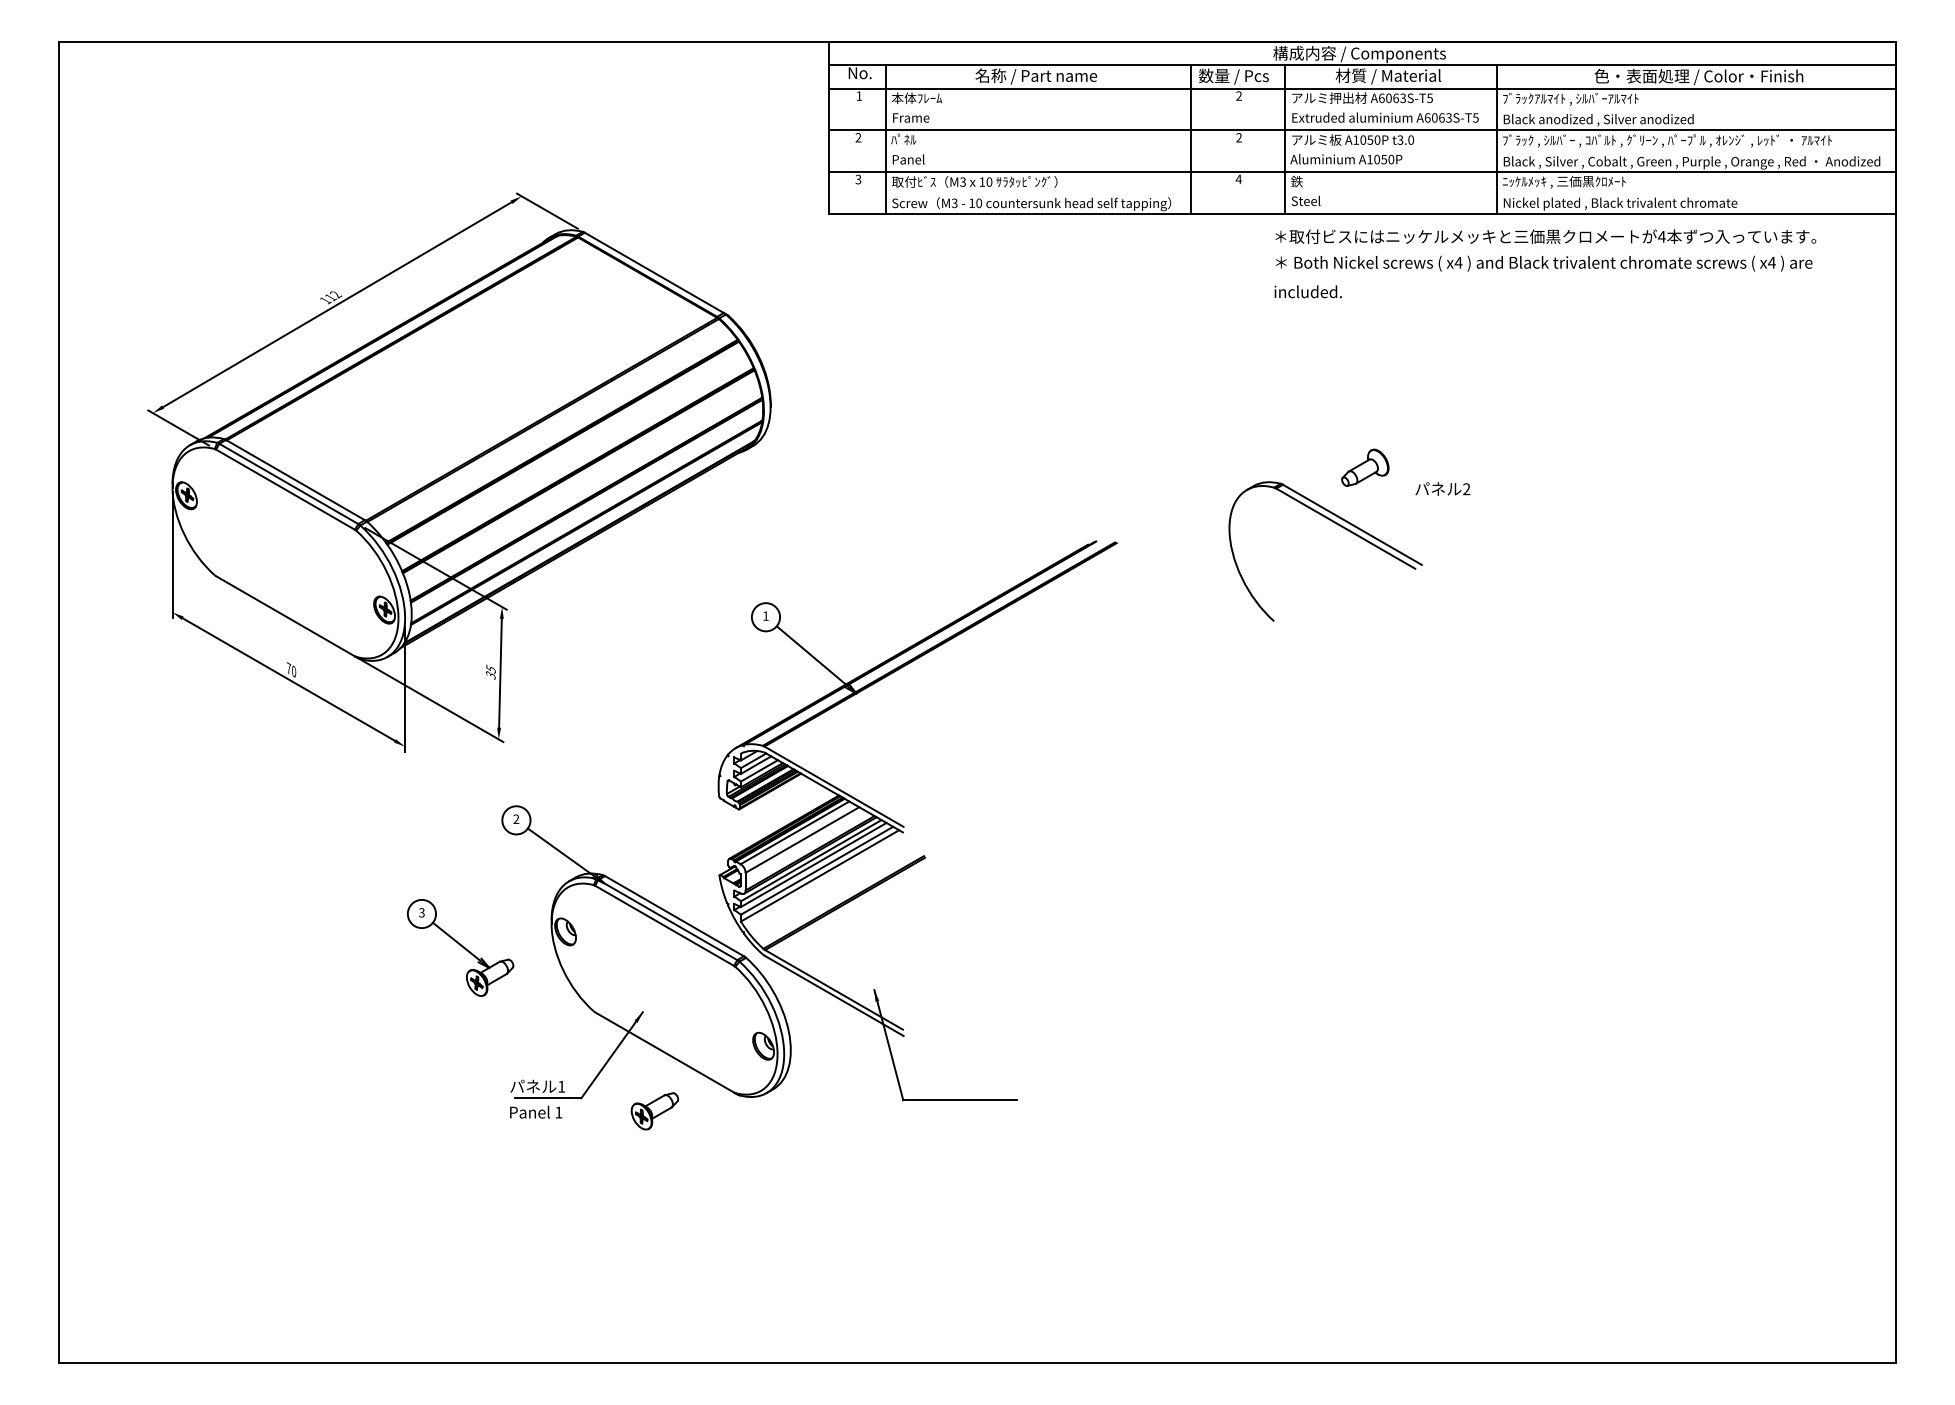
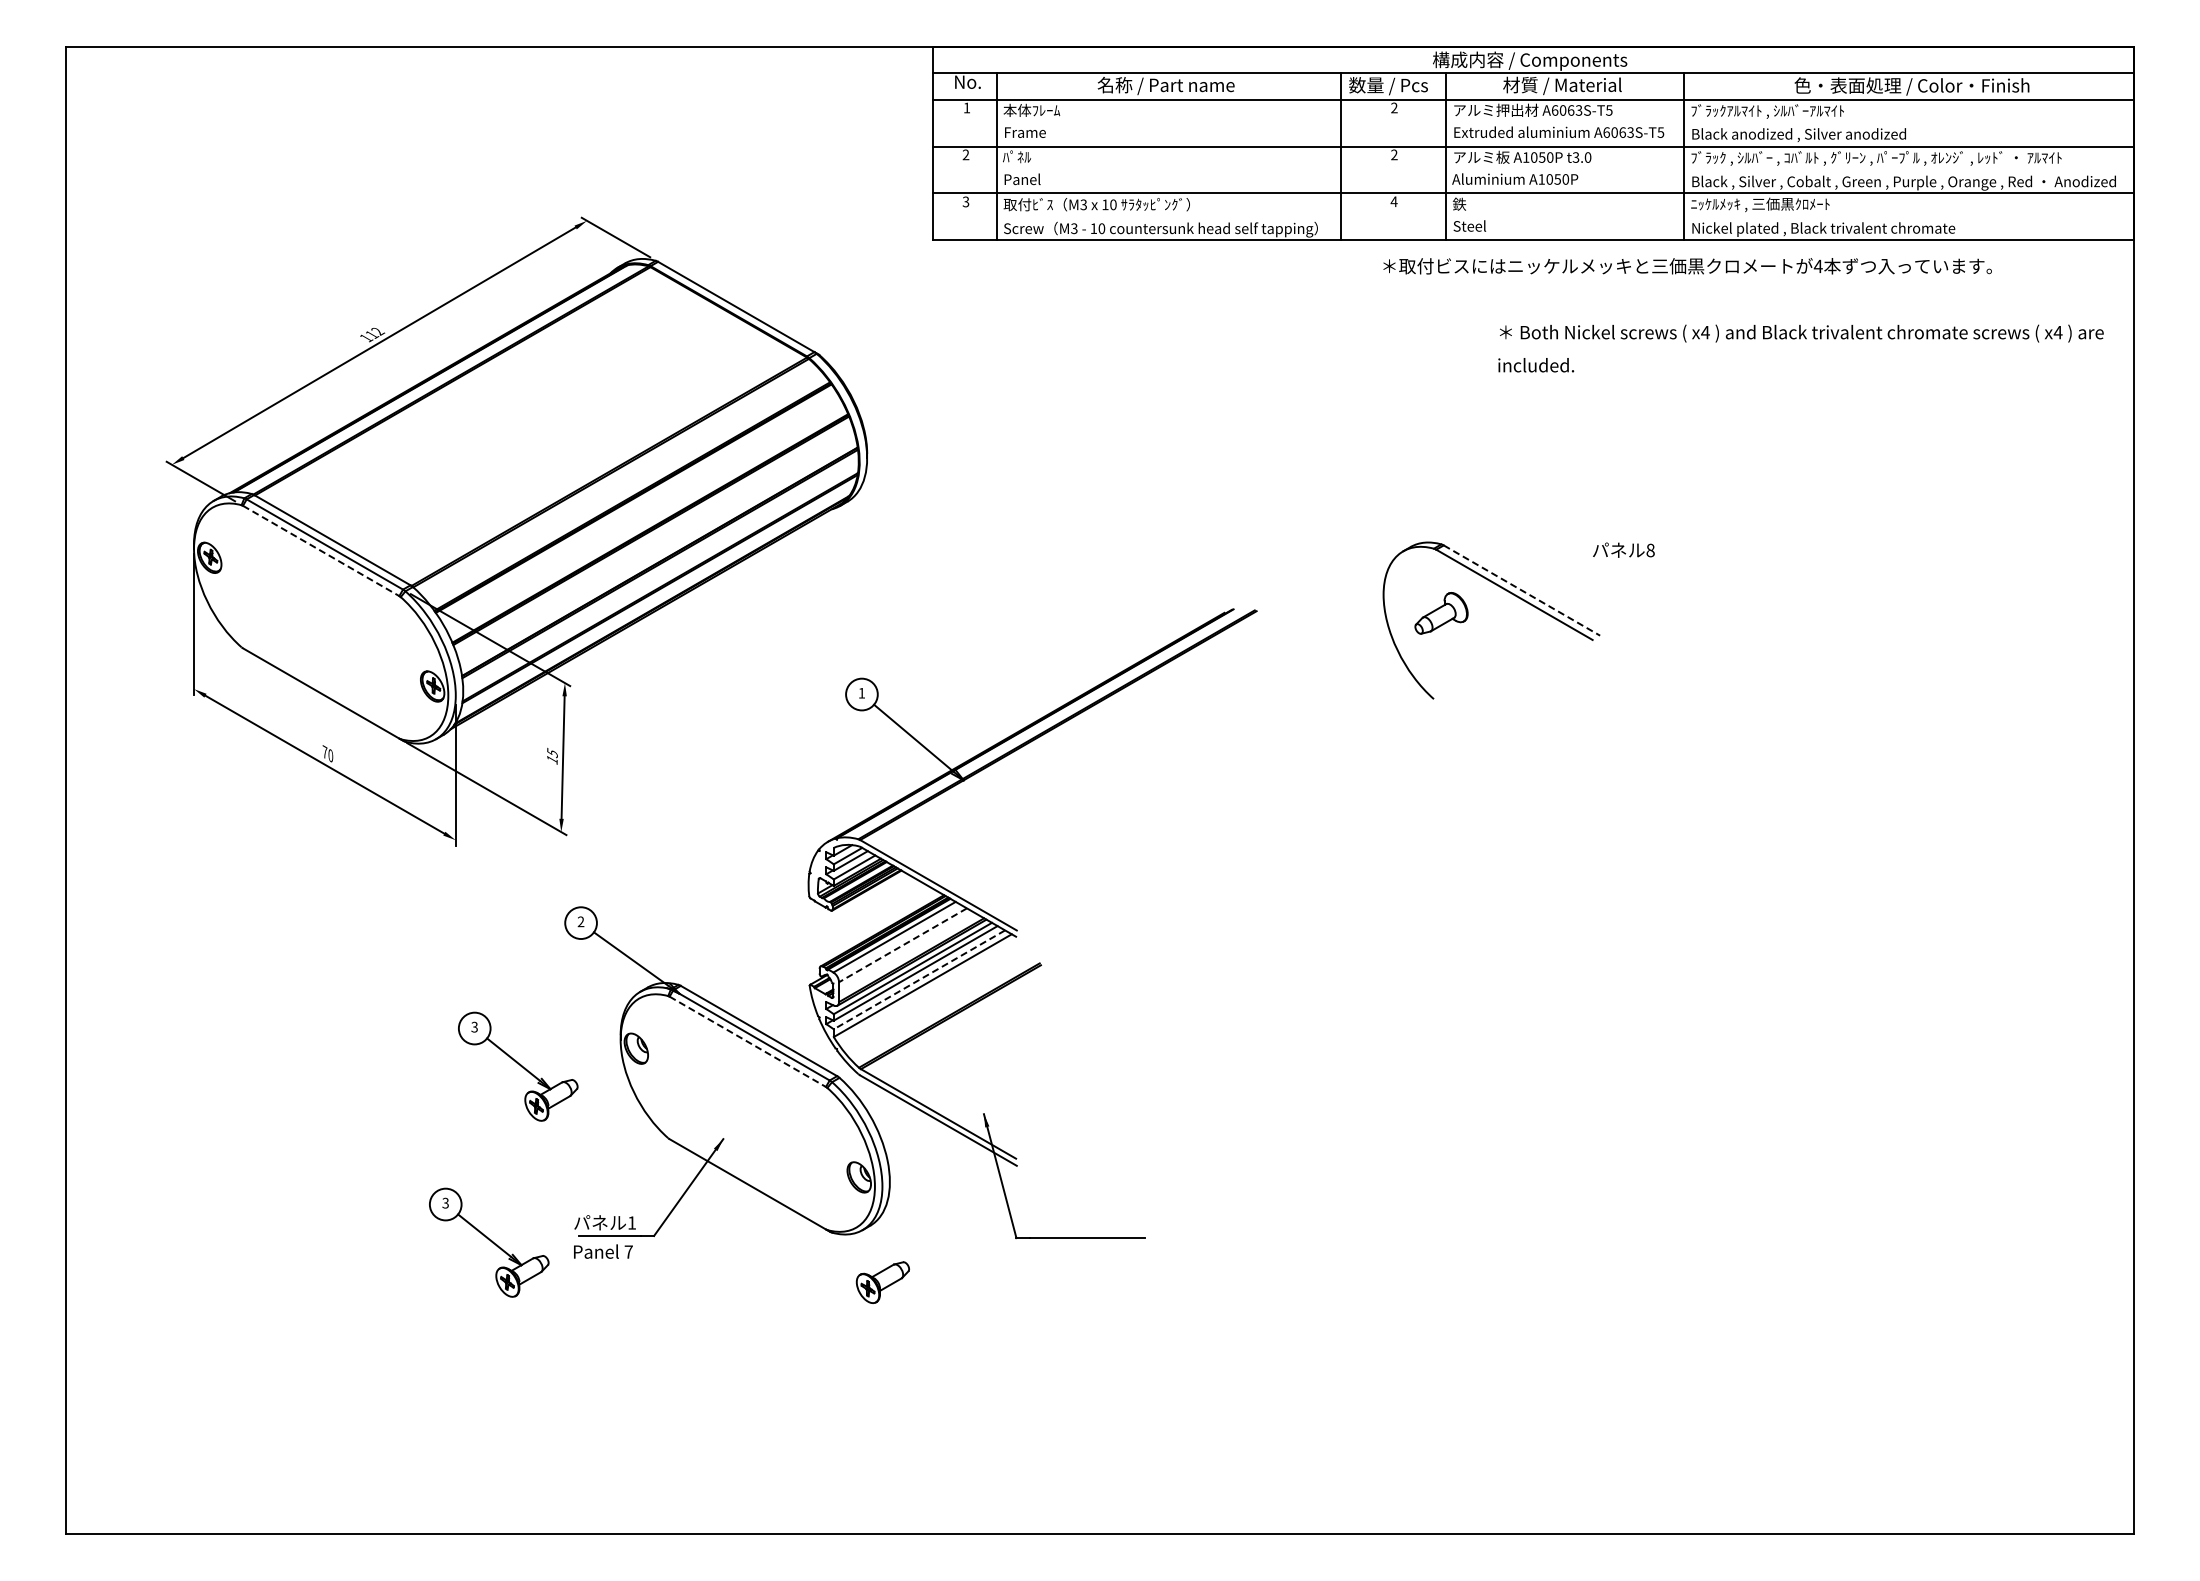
text: (1545, 236) -> (1687, 266), moved
text: (1543, 276) -> (1800, 348), moved
part: (1365, 467) -> (1441, 613), moved
text: (1466, 489) -> (1650, 550), 2 -> 8
line: (285, 490) -> (321, 551), solid -> dashed
line: (1352, 524) -> (1522, 590), solid -> dashed
text: (491, 674) -> (552, 759), 35 -> 15
line: (802, 840) -> (903, 945), solid -> dashed
line: (817, 870) -> (919, 979), solid -> dashed
line: (665, 926) -> (748, 1042), solid -> dashed
part: (435, 1104) -> (489, 1242), added
part: (654, 1111) -> (882, 1282), moved
text: (558, 1112) -> (628, 1251), 1 -> 7

